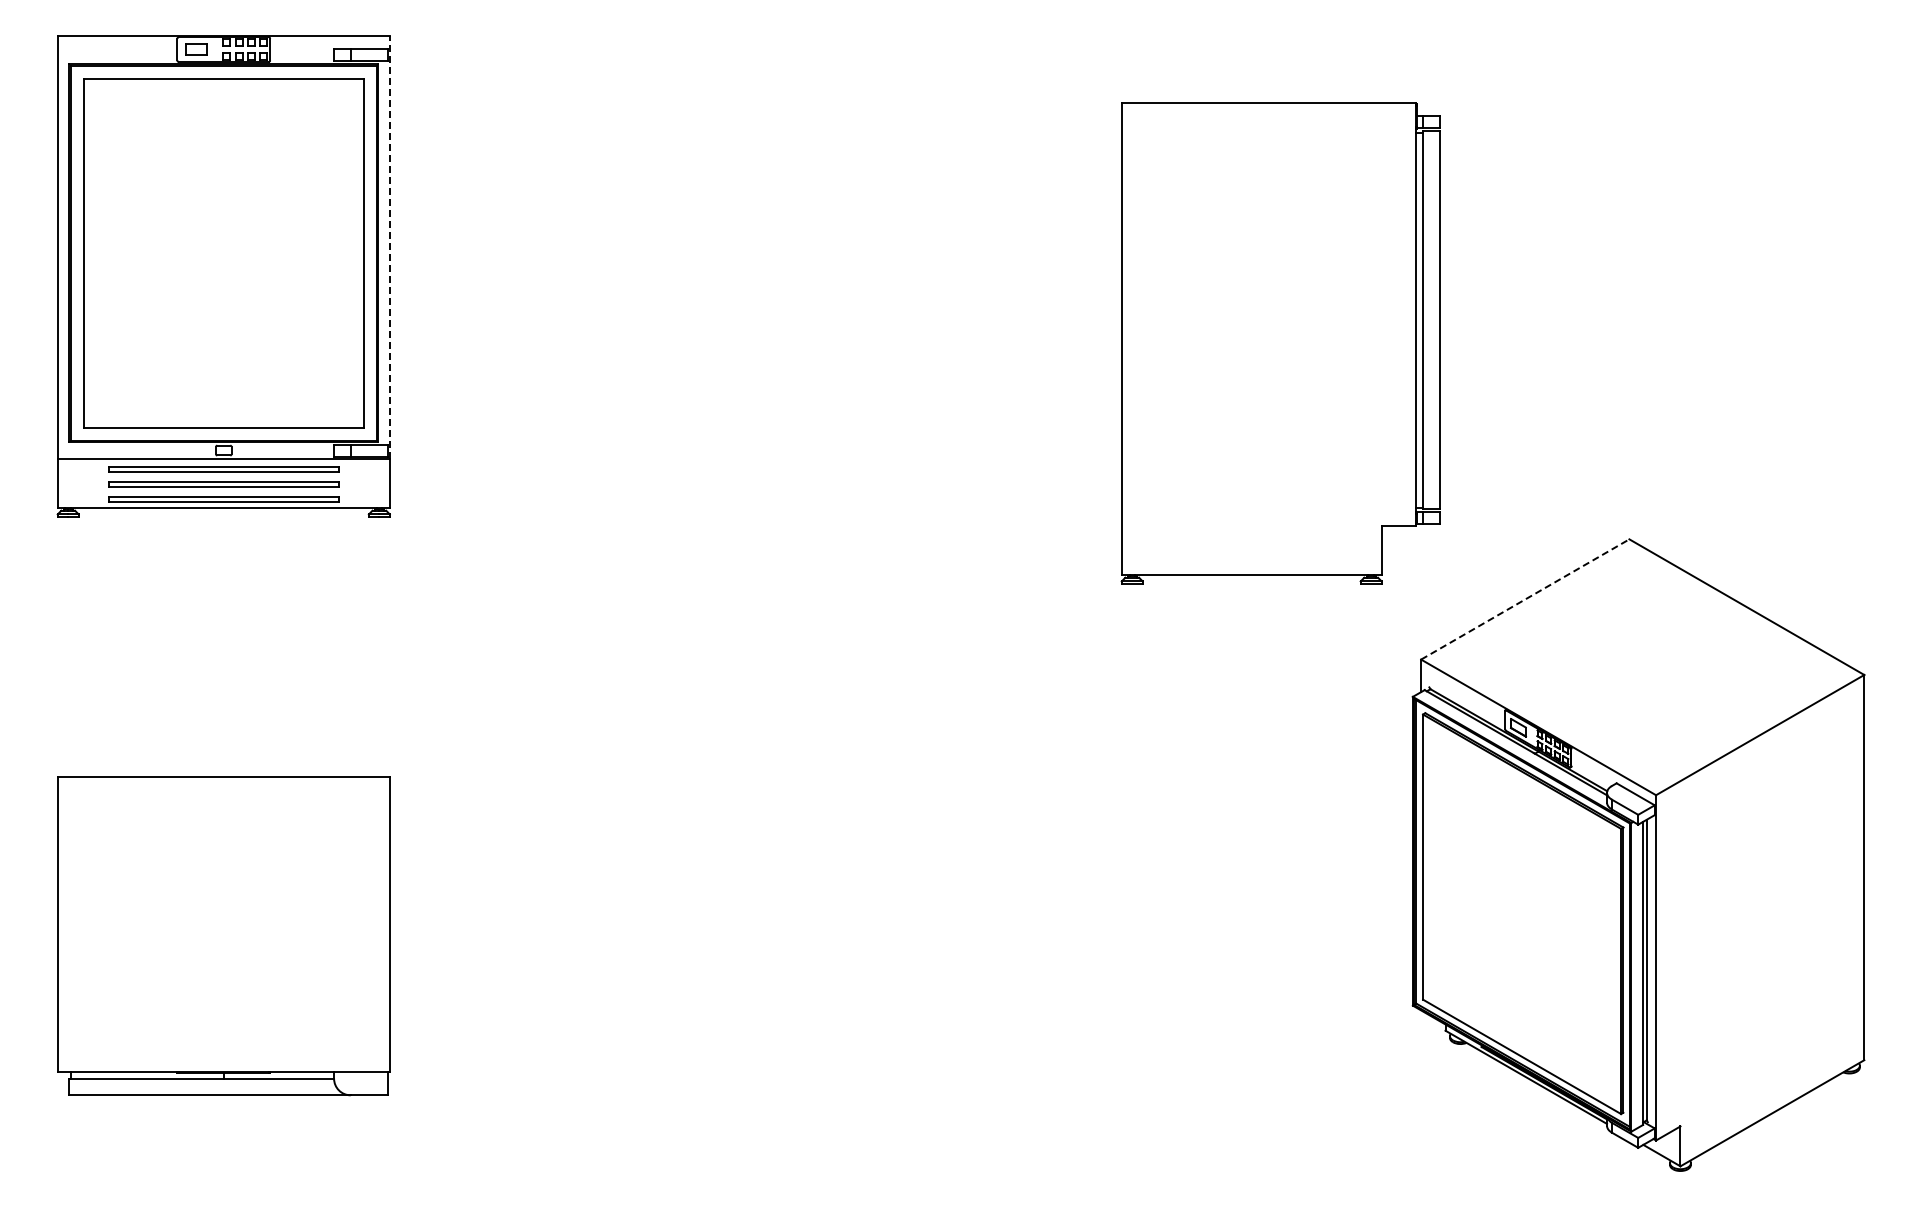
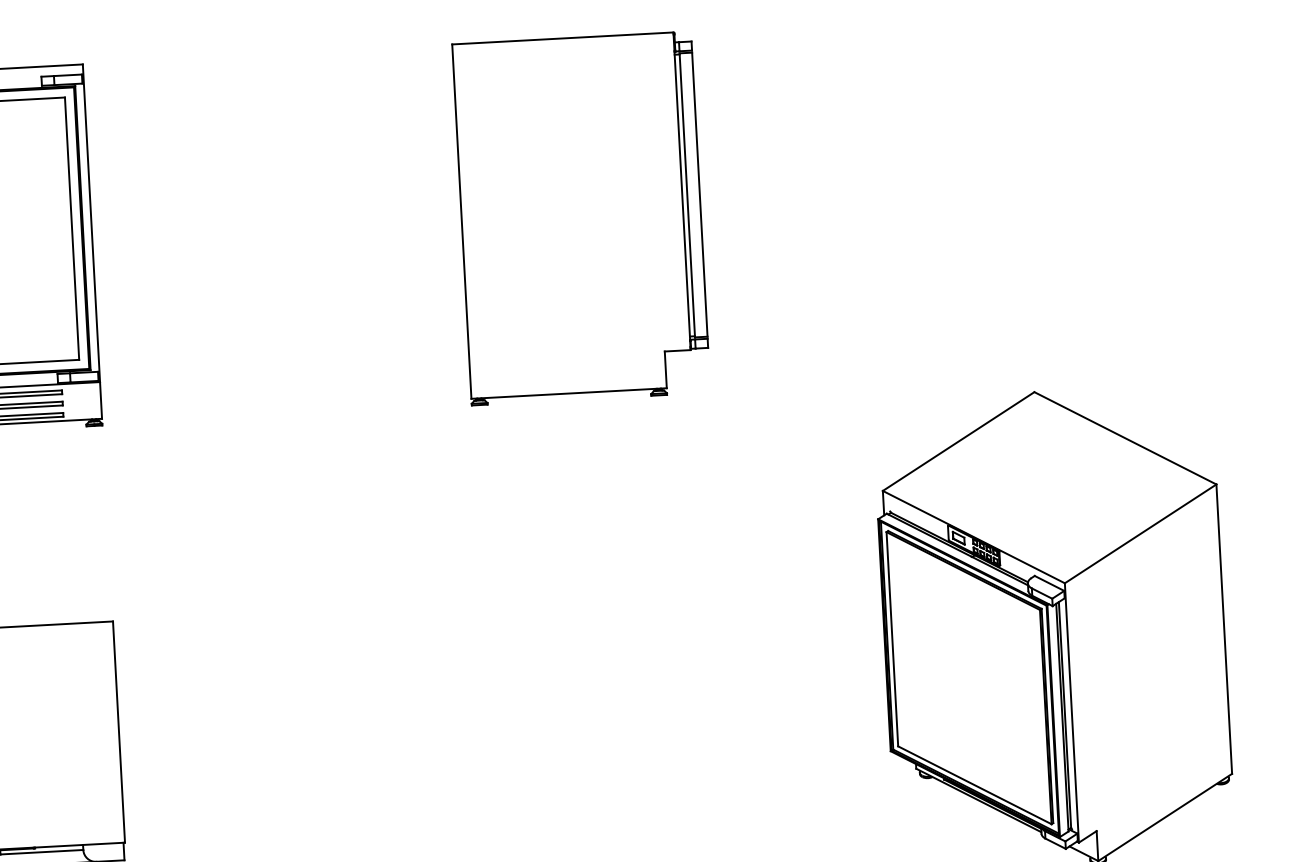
line: (389, 246) -> (91, 222), dashed -> solid
part: (1280, 343) -> (581, 218), moved
line: (1525, 599) -> (958, 441), dashed -> solid

